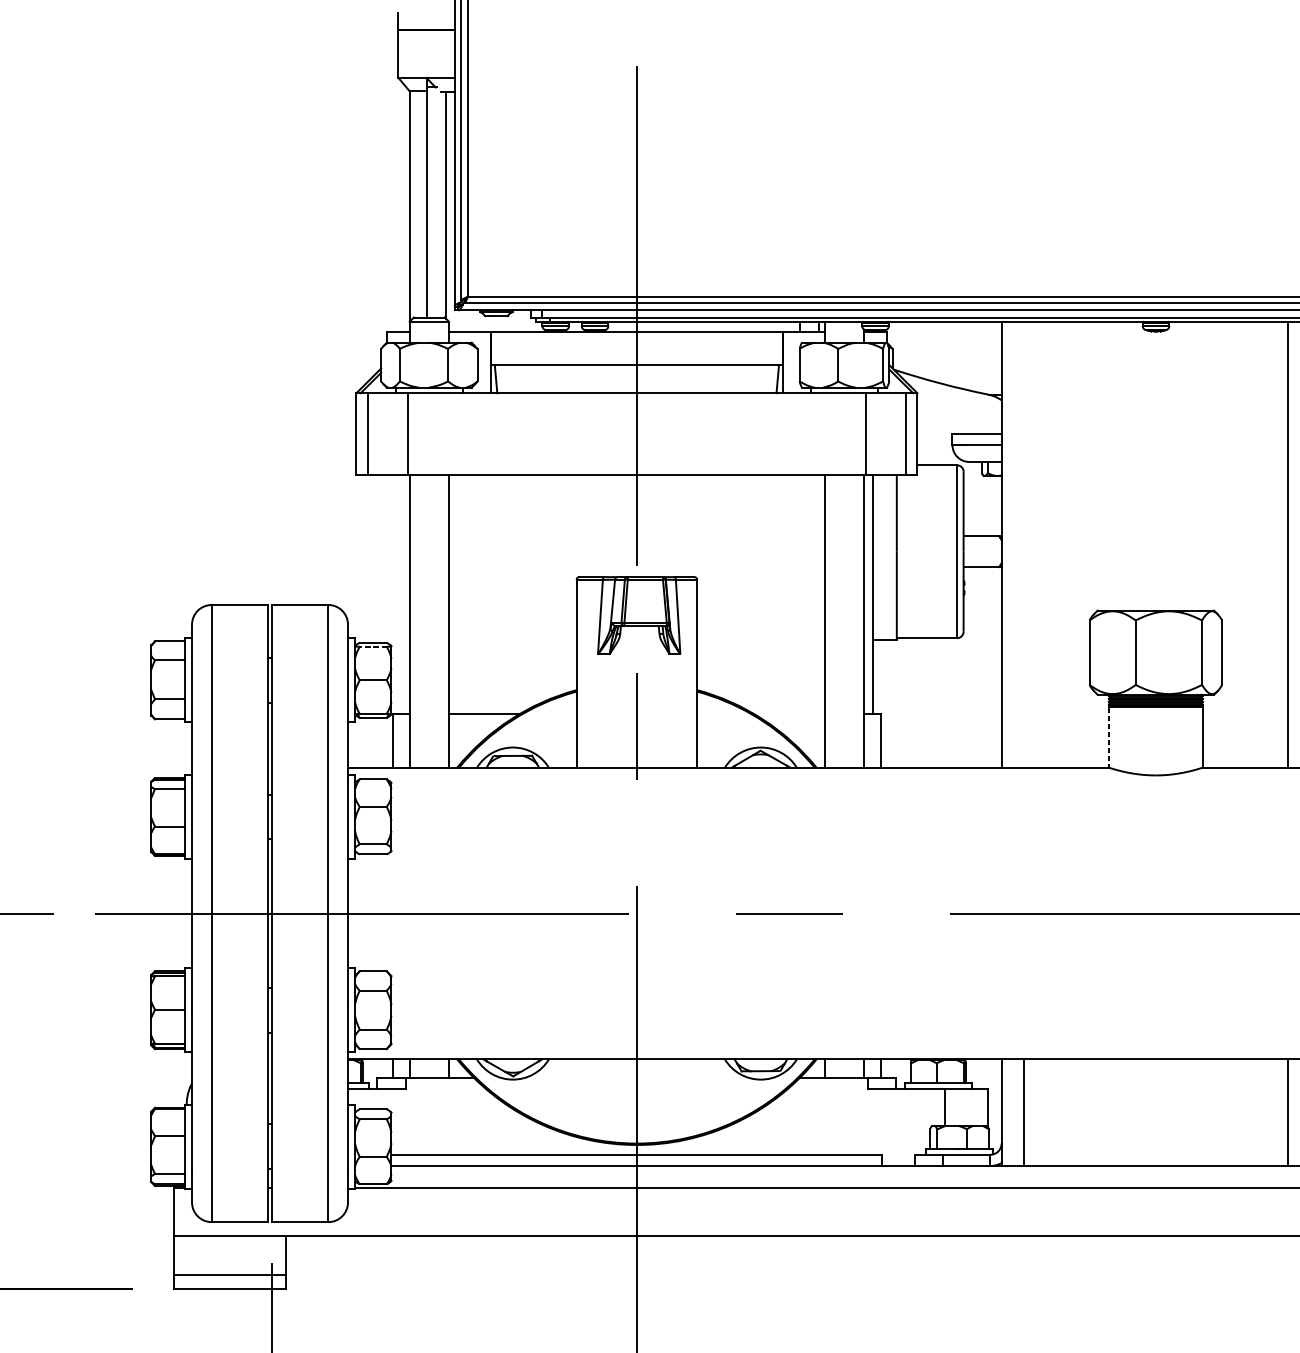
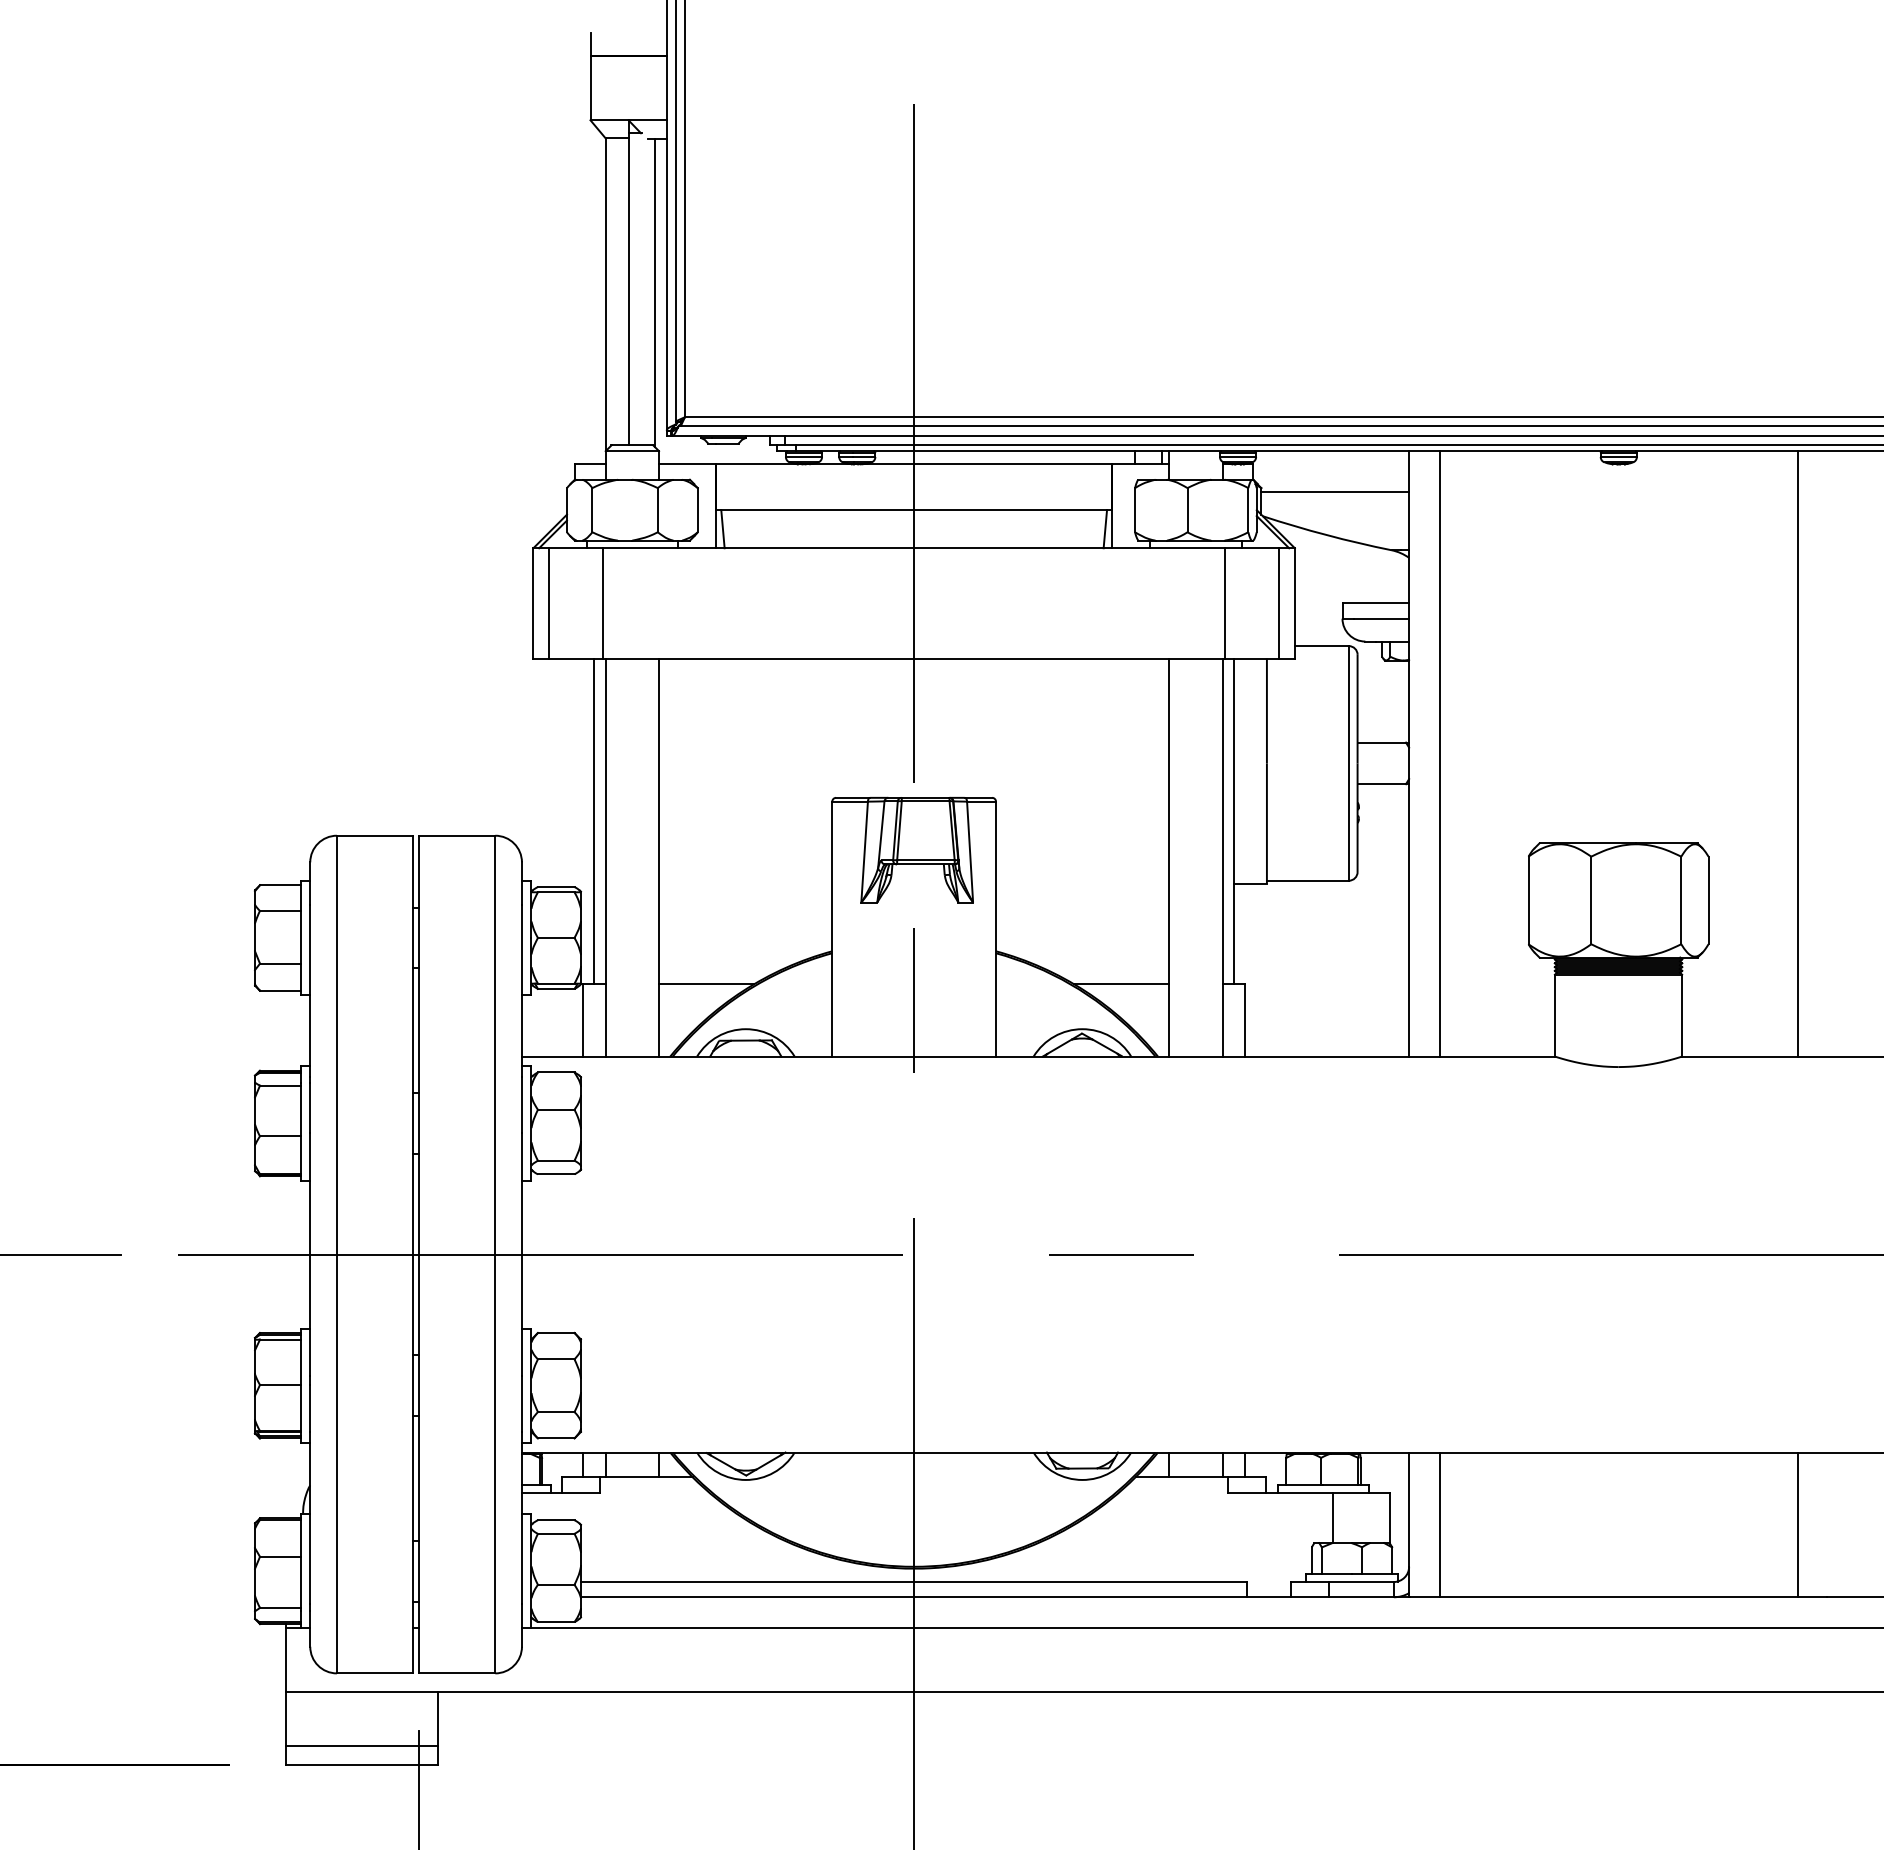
line: (947, 351) -> (1335, 491), added
line: (1023, 544) -> (1439, 753), added
line: (401, 594) -> (594, 821), added
line: (372, 646) -> (555, 892), dashed -> solid
line: (789, 714) -> (1121, 984), added
line: (1108, 737) -> (1554, 1015), dashed -> solid

